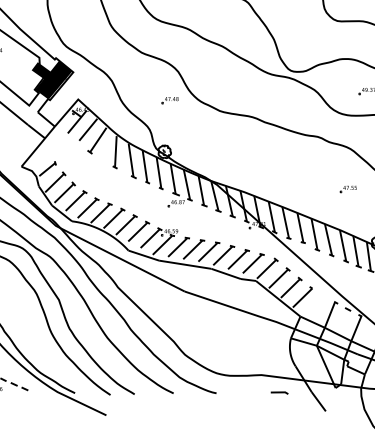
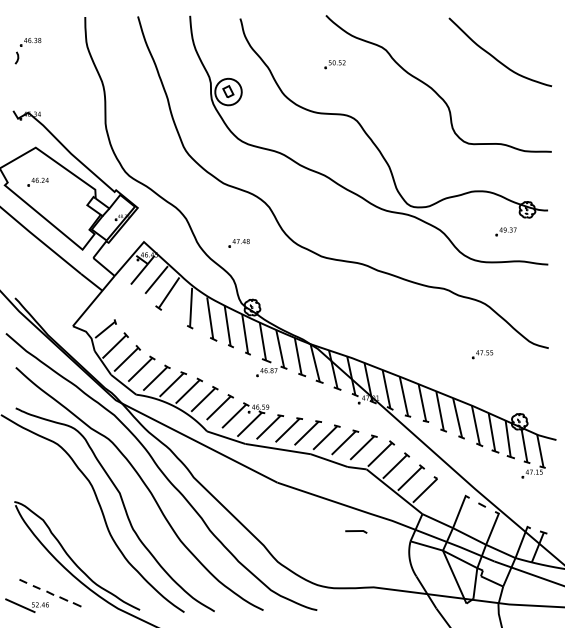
fill: (51, 79) -> (110, 217), removed
part: (169, 100) -> (238, 243), moved
line: (279, 392) -> (356, 531), moved

